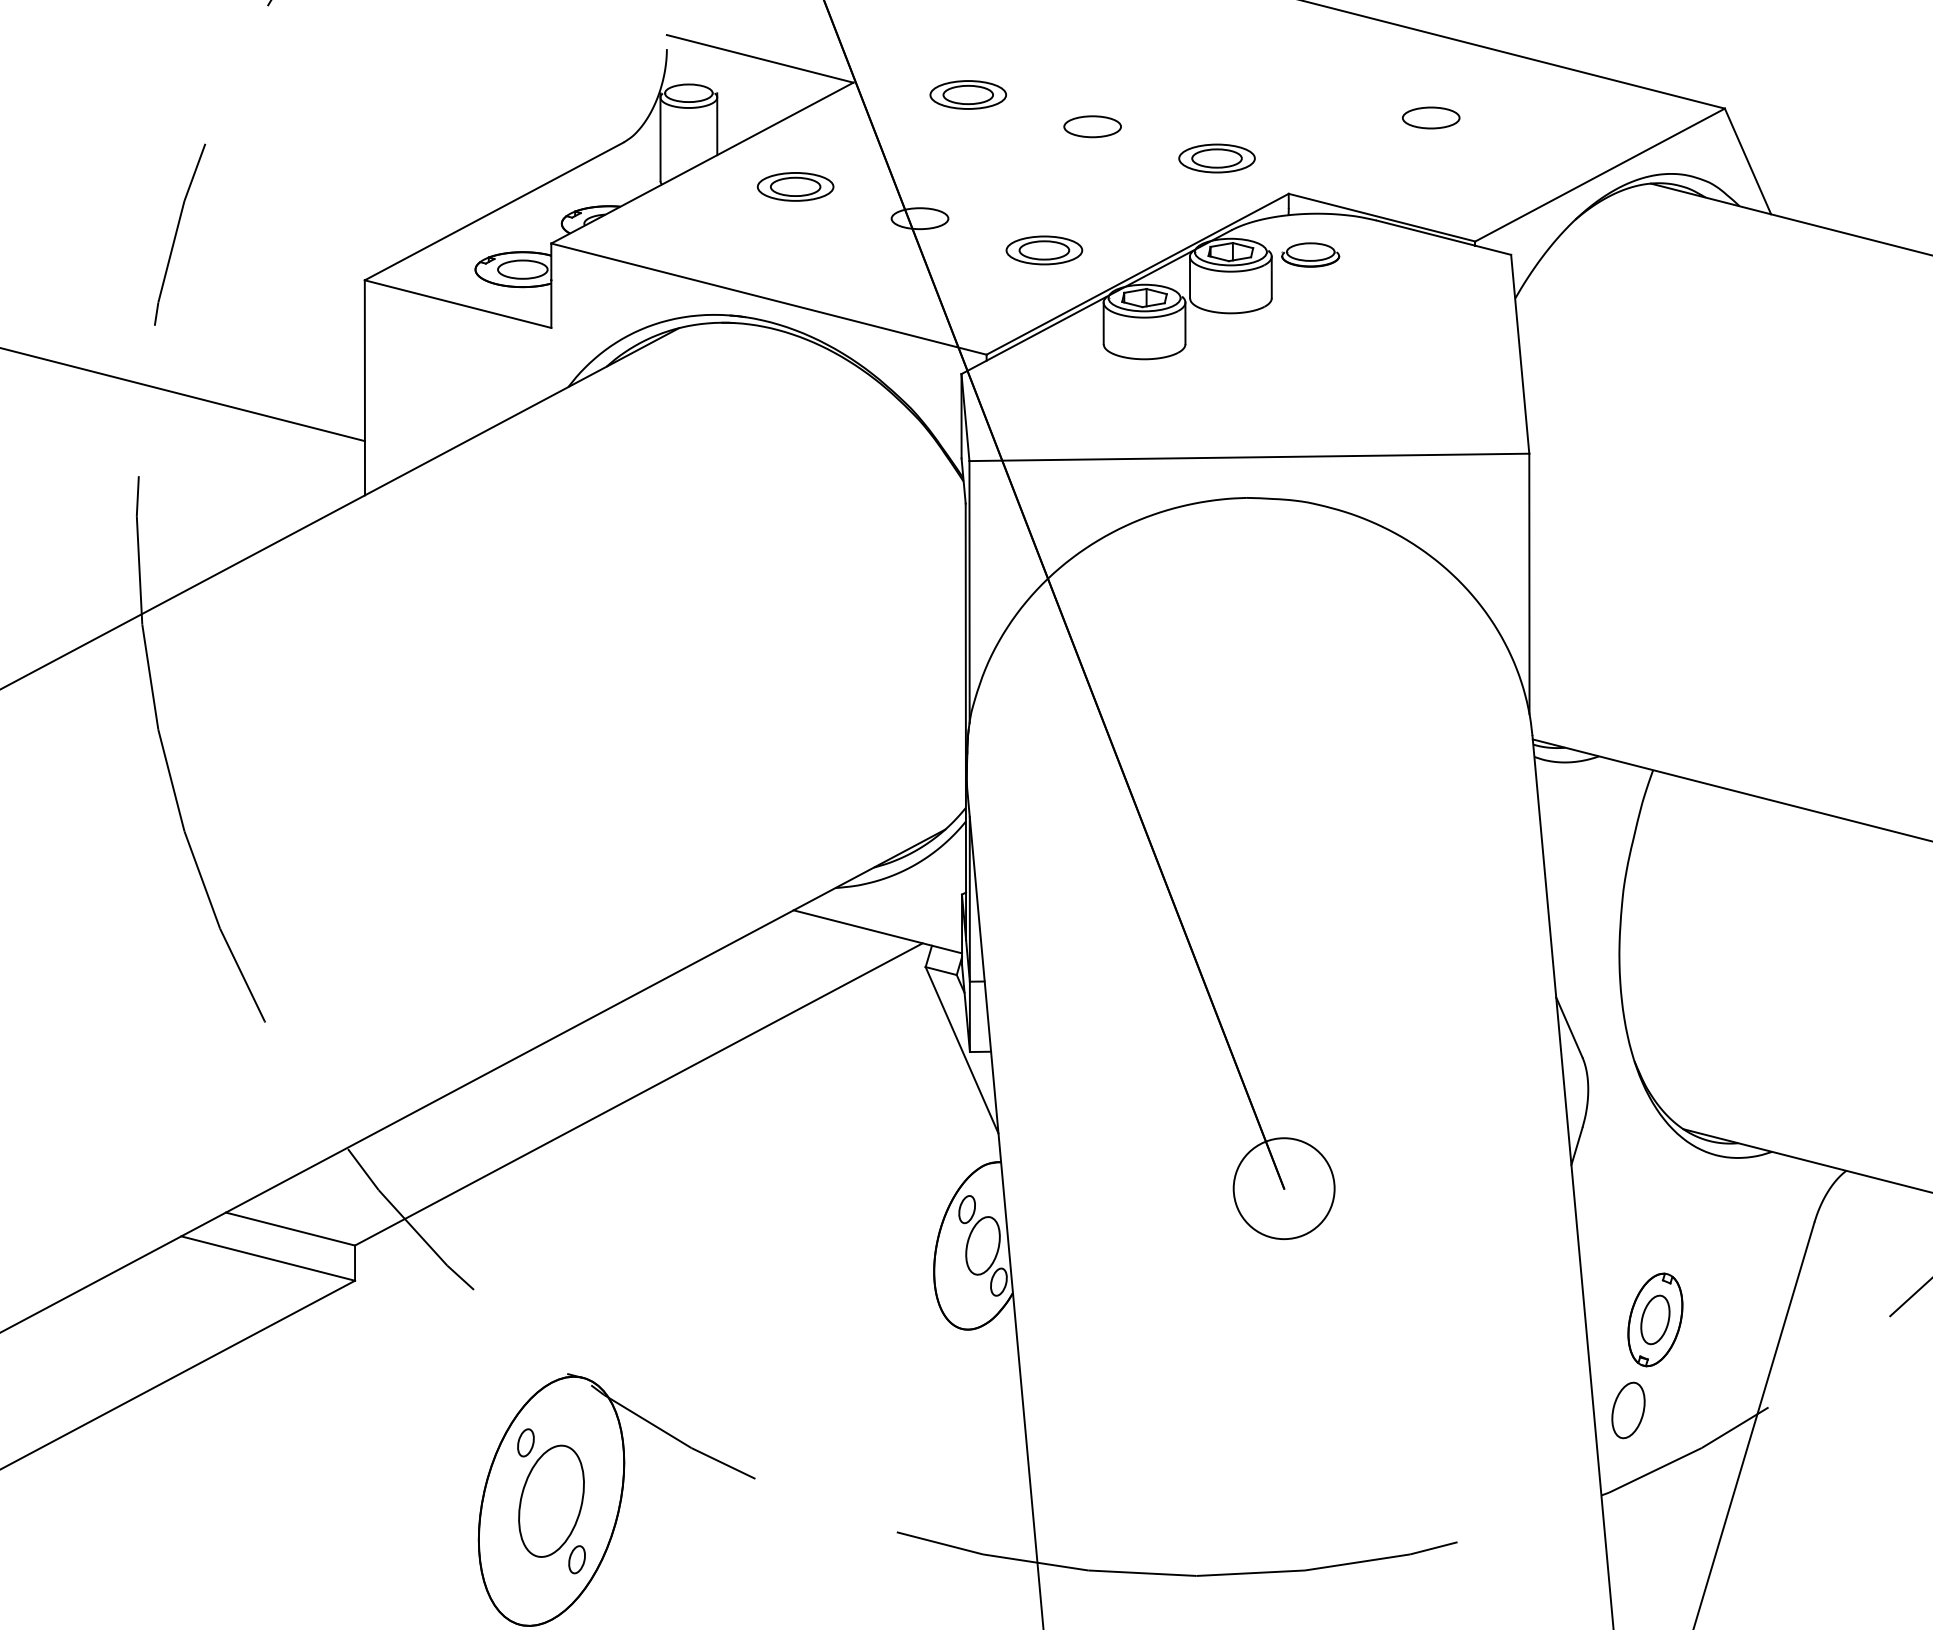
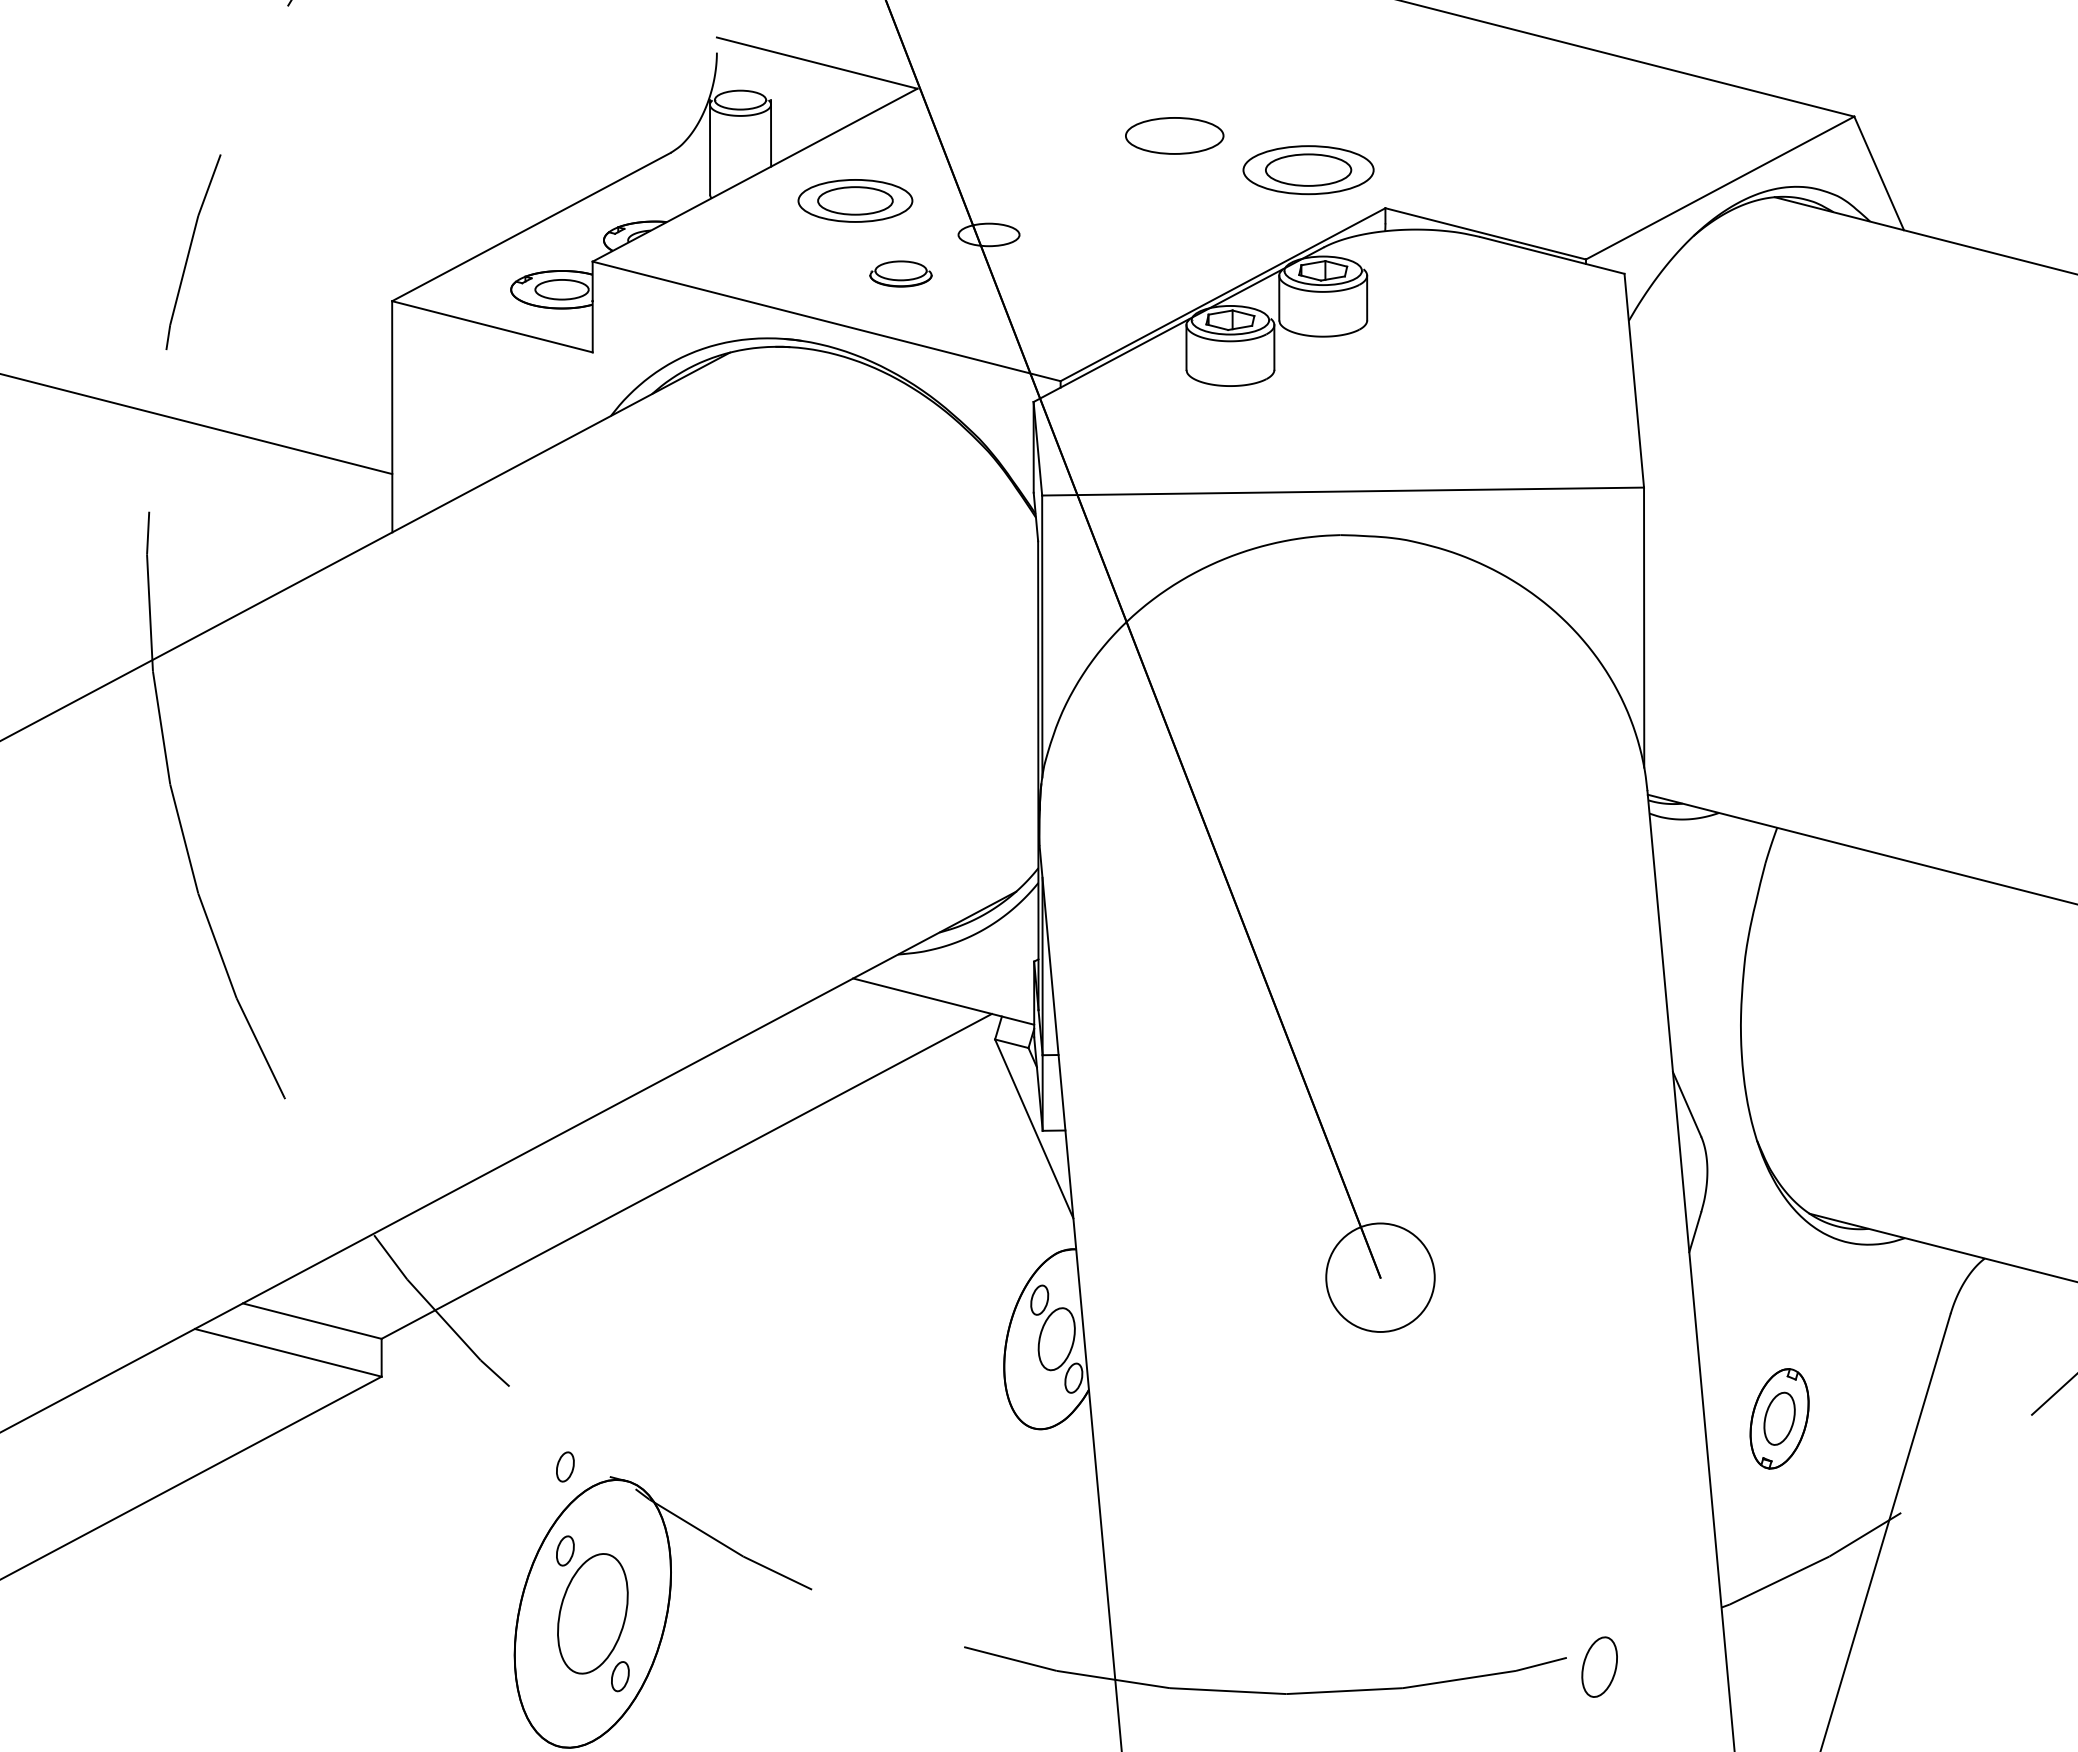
part: (967, 94) -> (1040, 101), removed
part: (1431, 117) -> (1538, 126), removed
part: (1092, 127) -> (1174, 136), size x1.6
part: (1216, 158) -> (1307, 170), size x1.6
part: (794, 186) -> (854, 200), size x1.4
part: (1044, 249) -> (1122, 268), removed
part: (1310, 254) -> (900, 273), moved
part: (526, 1364) -> (565, 1466), added
part: (1628, 1409) -> (1599, 1666), moved

